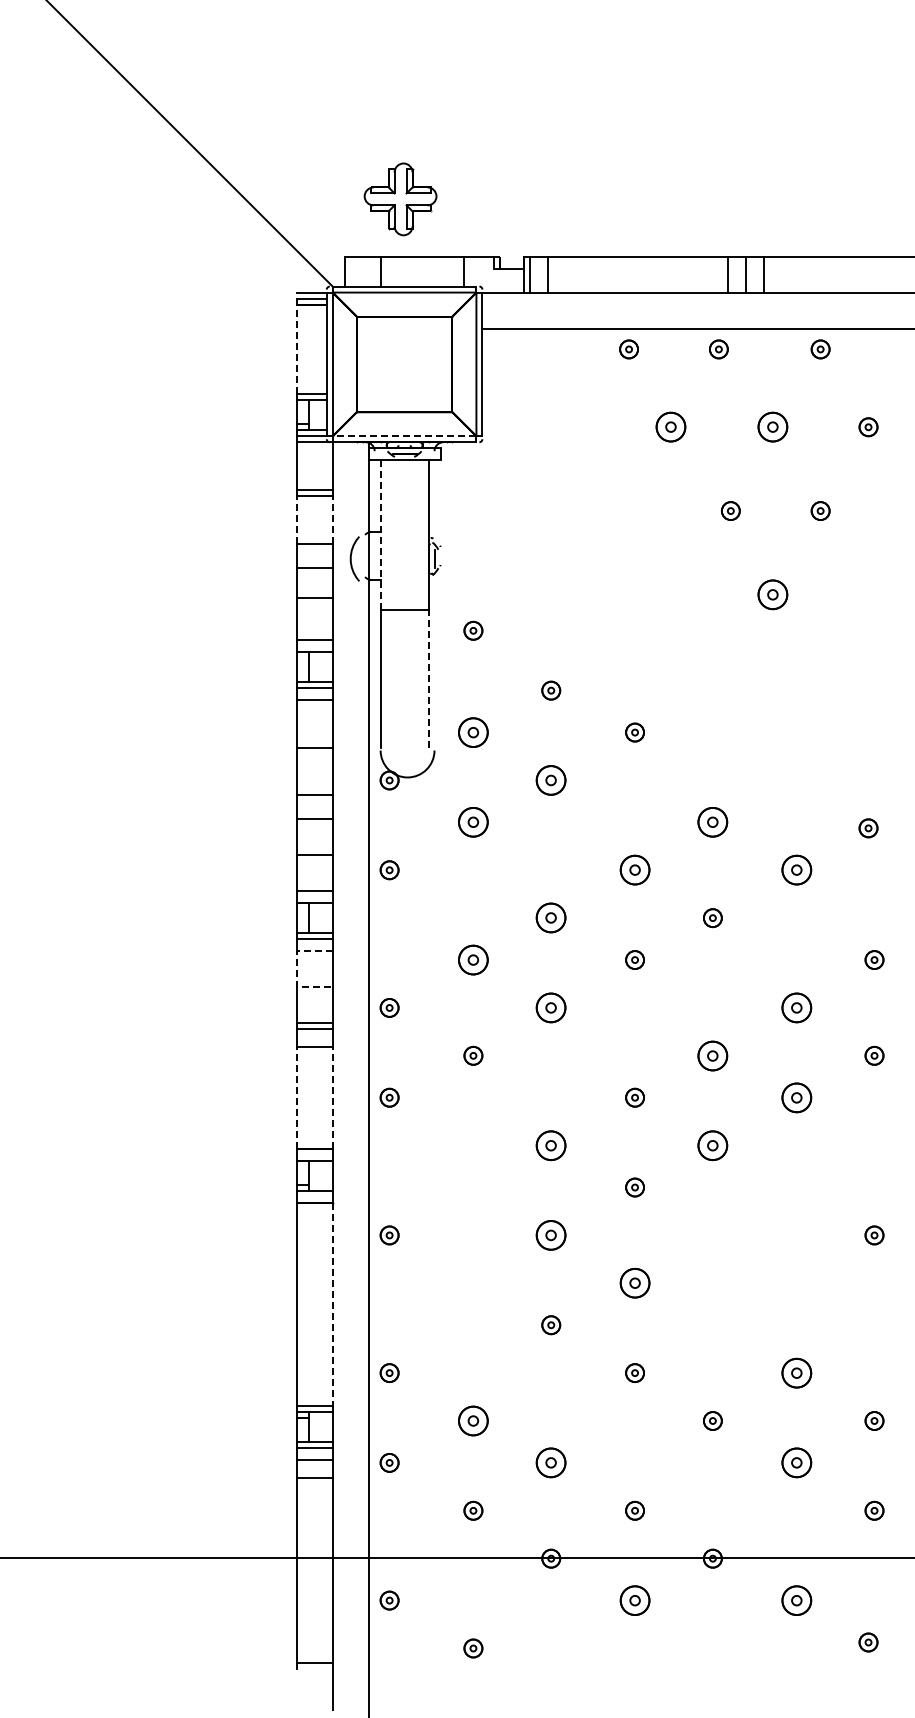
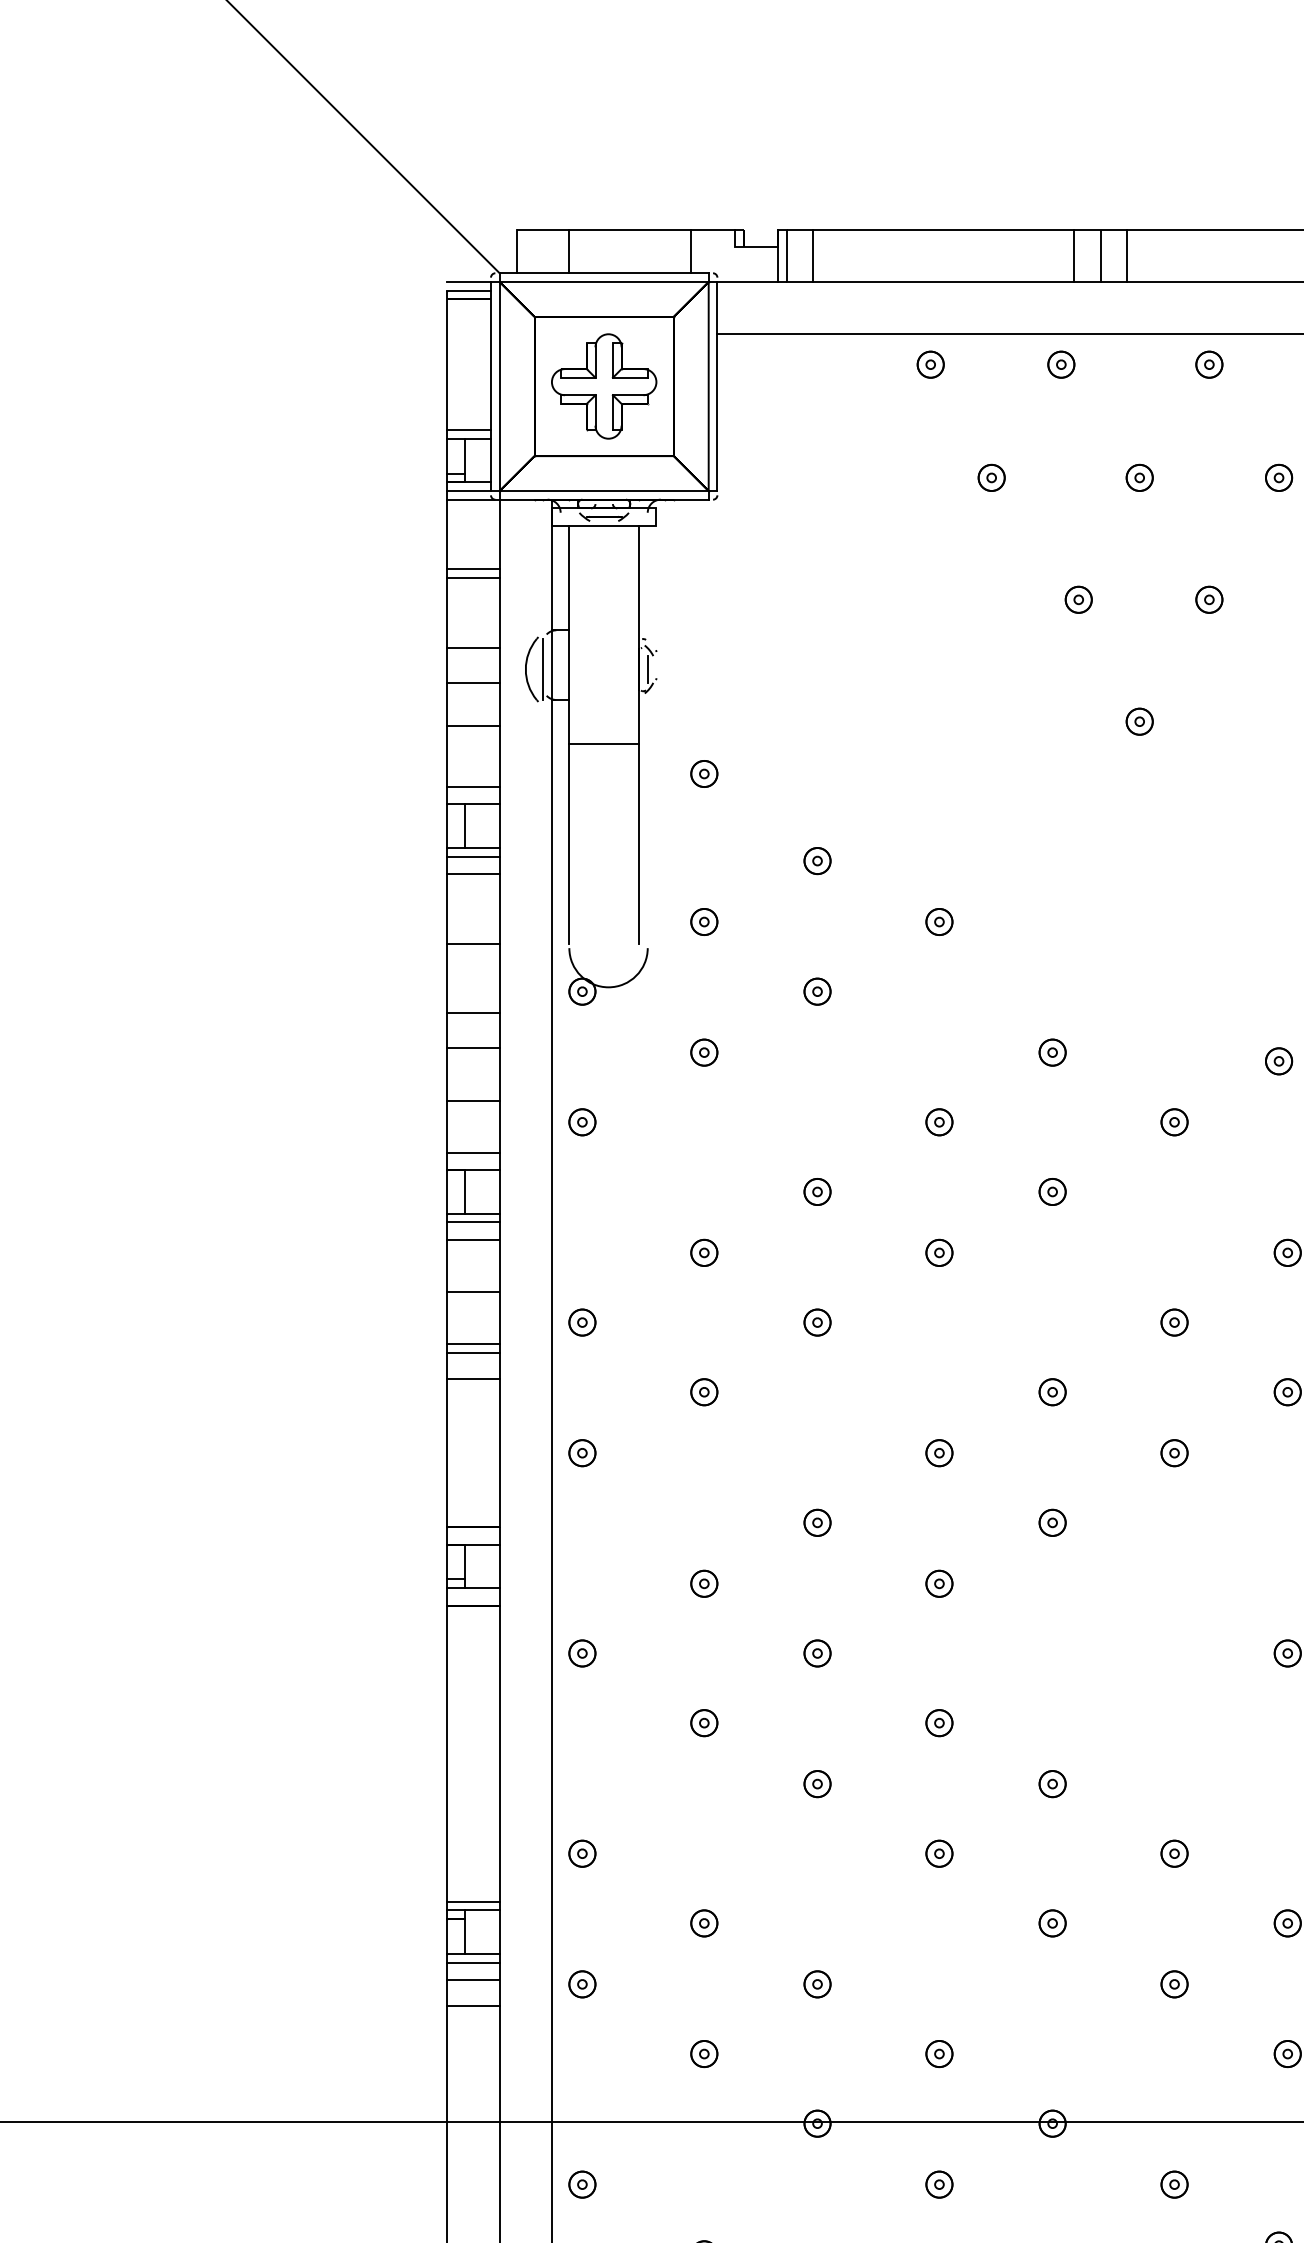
part: (400, 199) -> (604, 386), moved
line: (296, 345) -> (446, 358), dashed -> solid
part: (670, 427) -> (990, 478), size x0.62
part: (772, 427) -> (1139, 478), size x0.62
line: (404, 436) -> (604, 491), dashed -> solid
line: (296, 520) -> (446, 613), dashed -> solid
line: (332, 520) -> (499, 613), dashed -> solid
line: (380, 535) -> (569, 635), dashed -> solid
line: (362, 558) -> (542, 668), added
part: (772, 594) -> (1139, 721), size x0.62
line: (428, 678) -> (638, 843), dashed -> solid
part: (473, 732) -> (704, 921), size x0.62
part: (551, 780) -> (817, 991), size x0.62
part: (473, 822) -> (704, 1052), size x0.62
part: (712, 822) -> (1052, 1052), size x0.62
part: (634, 870) -> (938, 1122), size x0.62
part: (796, 870) -> (1174, 1122), size x0.62
part: (551, 918) -> (817, 1192), size x0.62
part: (473, 959) -> (704, 1252), size x0.62
line: (296, 969) -> (446, 1266), dashed -> solid
part: (551, 1007) -> (817, 1321), size x0.62
part: (796, 1007) -> (1174, 1321), size x0.62
part: (712, 1055) -> (1052, 1391), size x0.62
line: (296, 1097) -> (446, 1452), dashed -> solid
line: (332, 1097) -> (499, 1452), dashed -> solid
part: (796, 1097) -> (1174, 1452), size x0.62
part: (551, 1145) -> (817, 1522), size x0.62
part: (712, 1145) -> (1052, 1522), size x0.62
part: (473, 1187) -> (704, 1583), added
part: (551, 1235) -> (817, 1653), size x0.62
part: (473, 1283) -> (704, 1723), added
part: (634, 1283) -> (938, 1723), size x0.62
line: (332, 1304) -> (499, 1753), dashed -> solid
part: (712, 1325) -> (1052, 1784), added
part: (796, 1372) -> (1174, 1852), size x0.62
part: (473, 1420) -> (704, 1922), size x0.62
part: (551, 1462) -> (817, 1983), size x0.62
part: (796, 1462) -> (1174, 1983), size x0.62
part: (634, 1600) -> (938, 2184), size x0.62
part: (796, 1600) -> (1174, 2184), size x0.62

